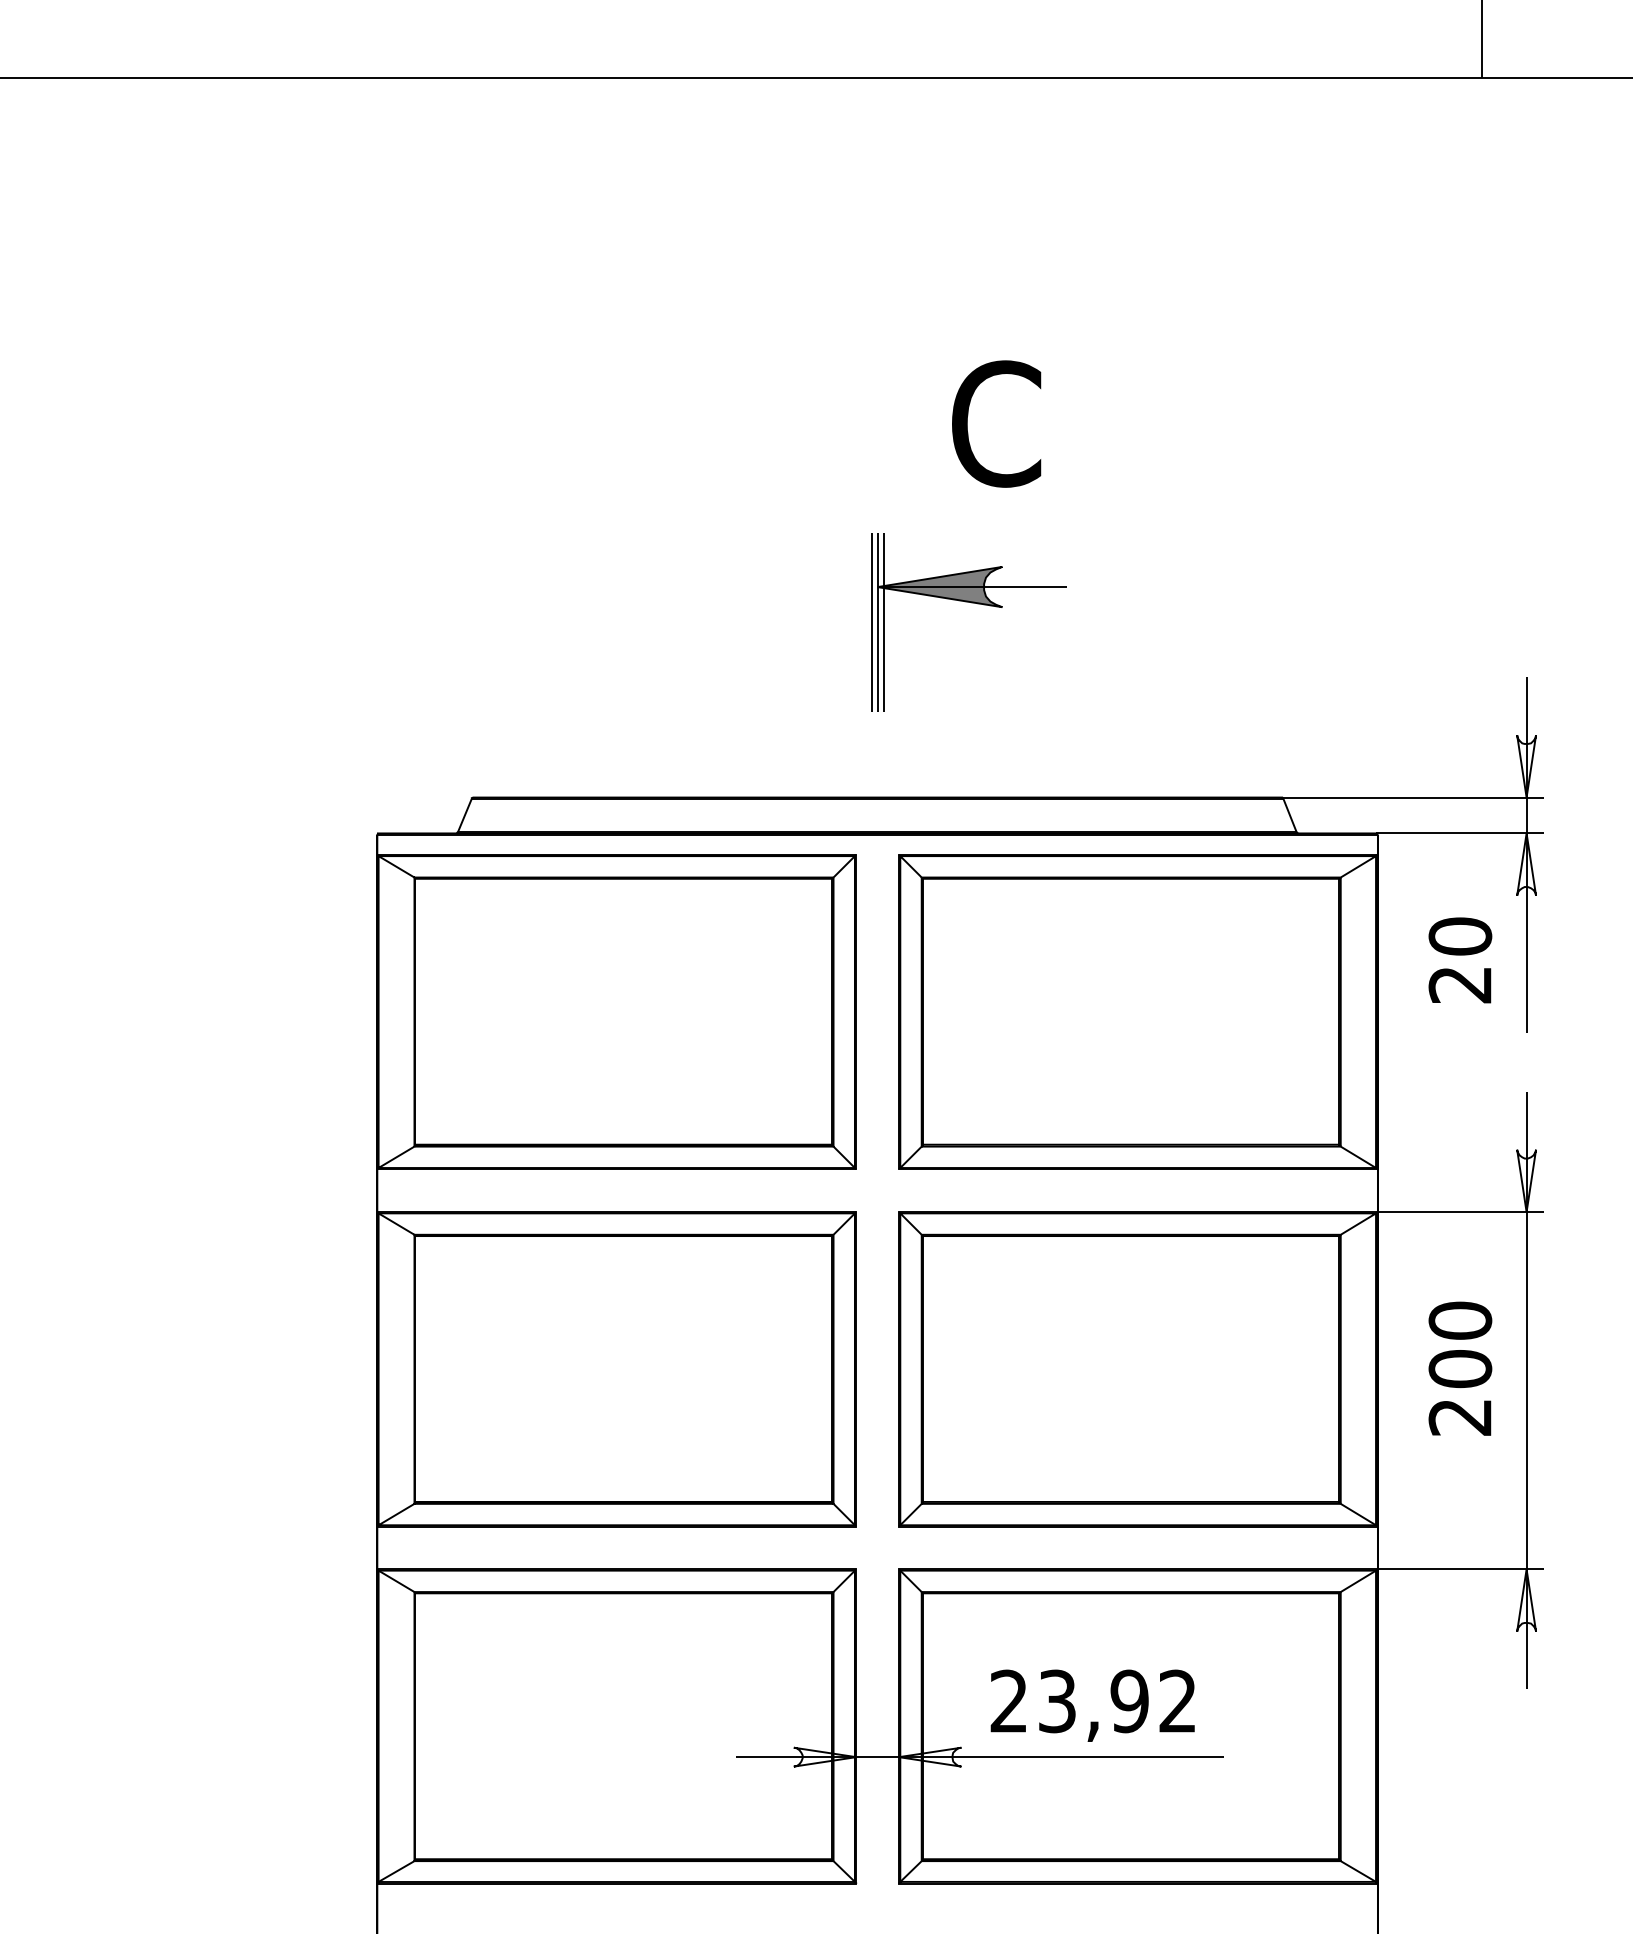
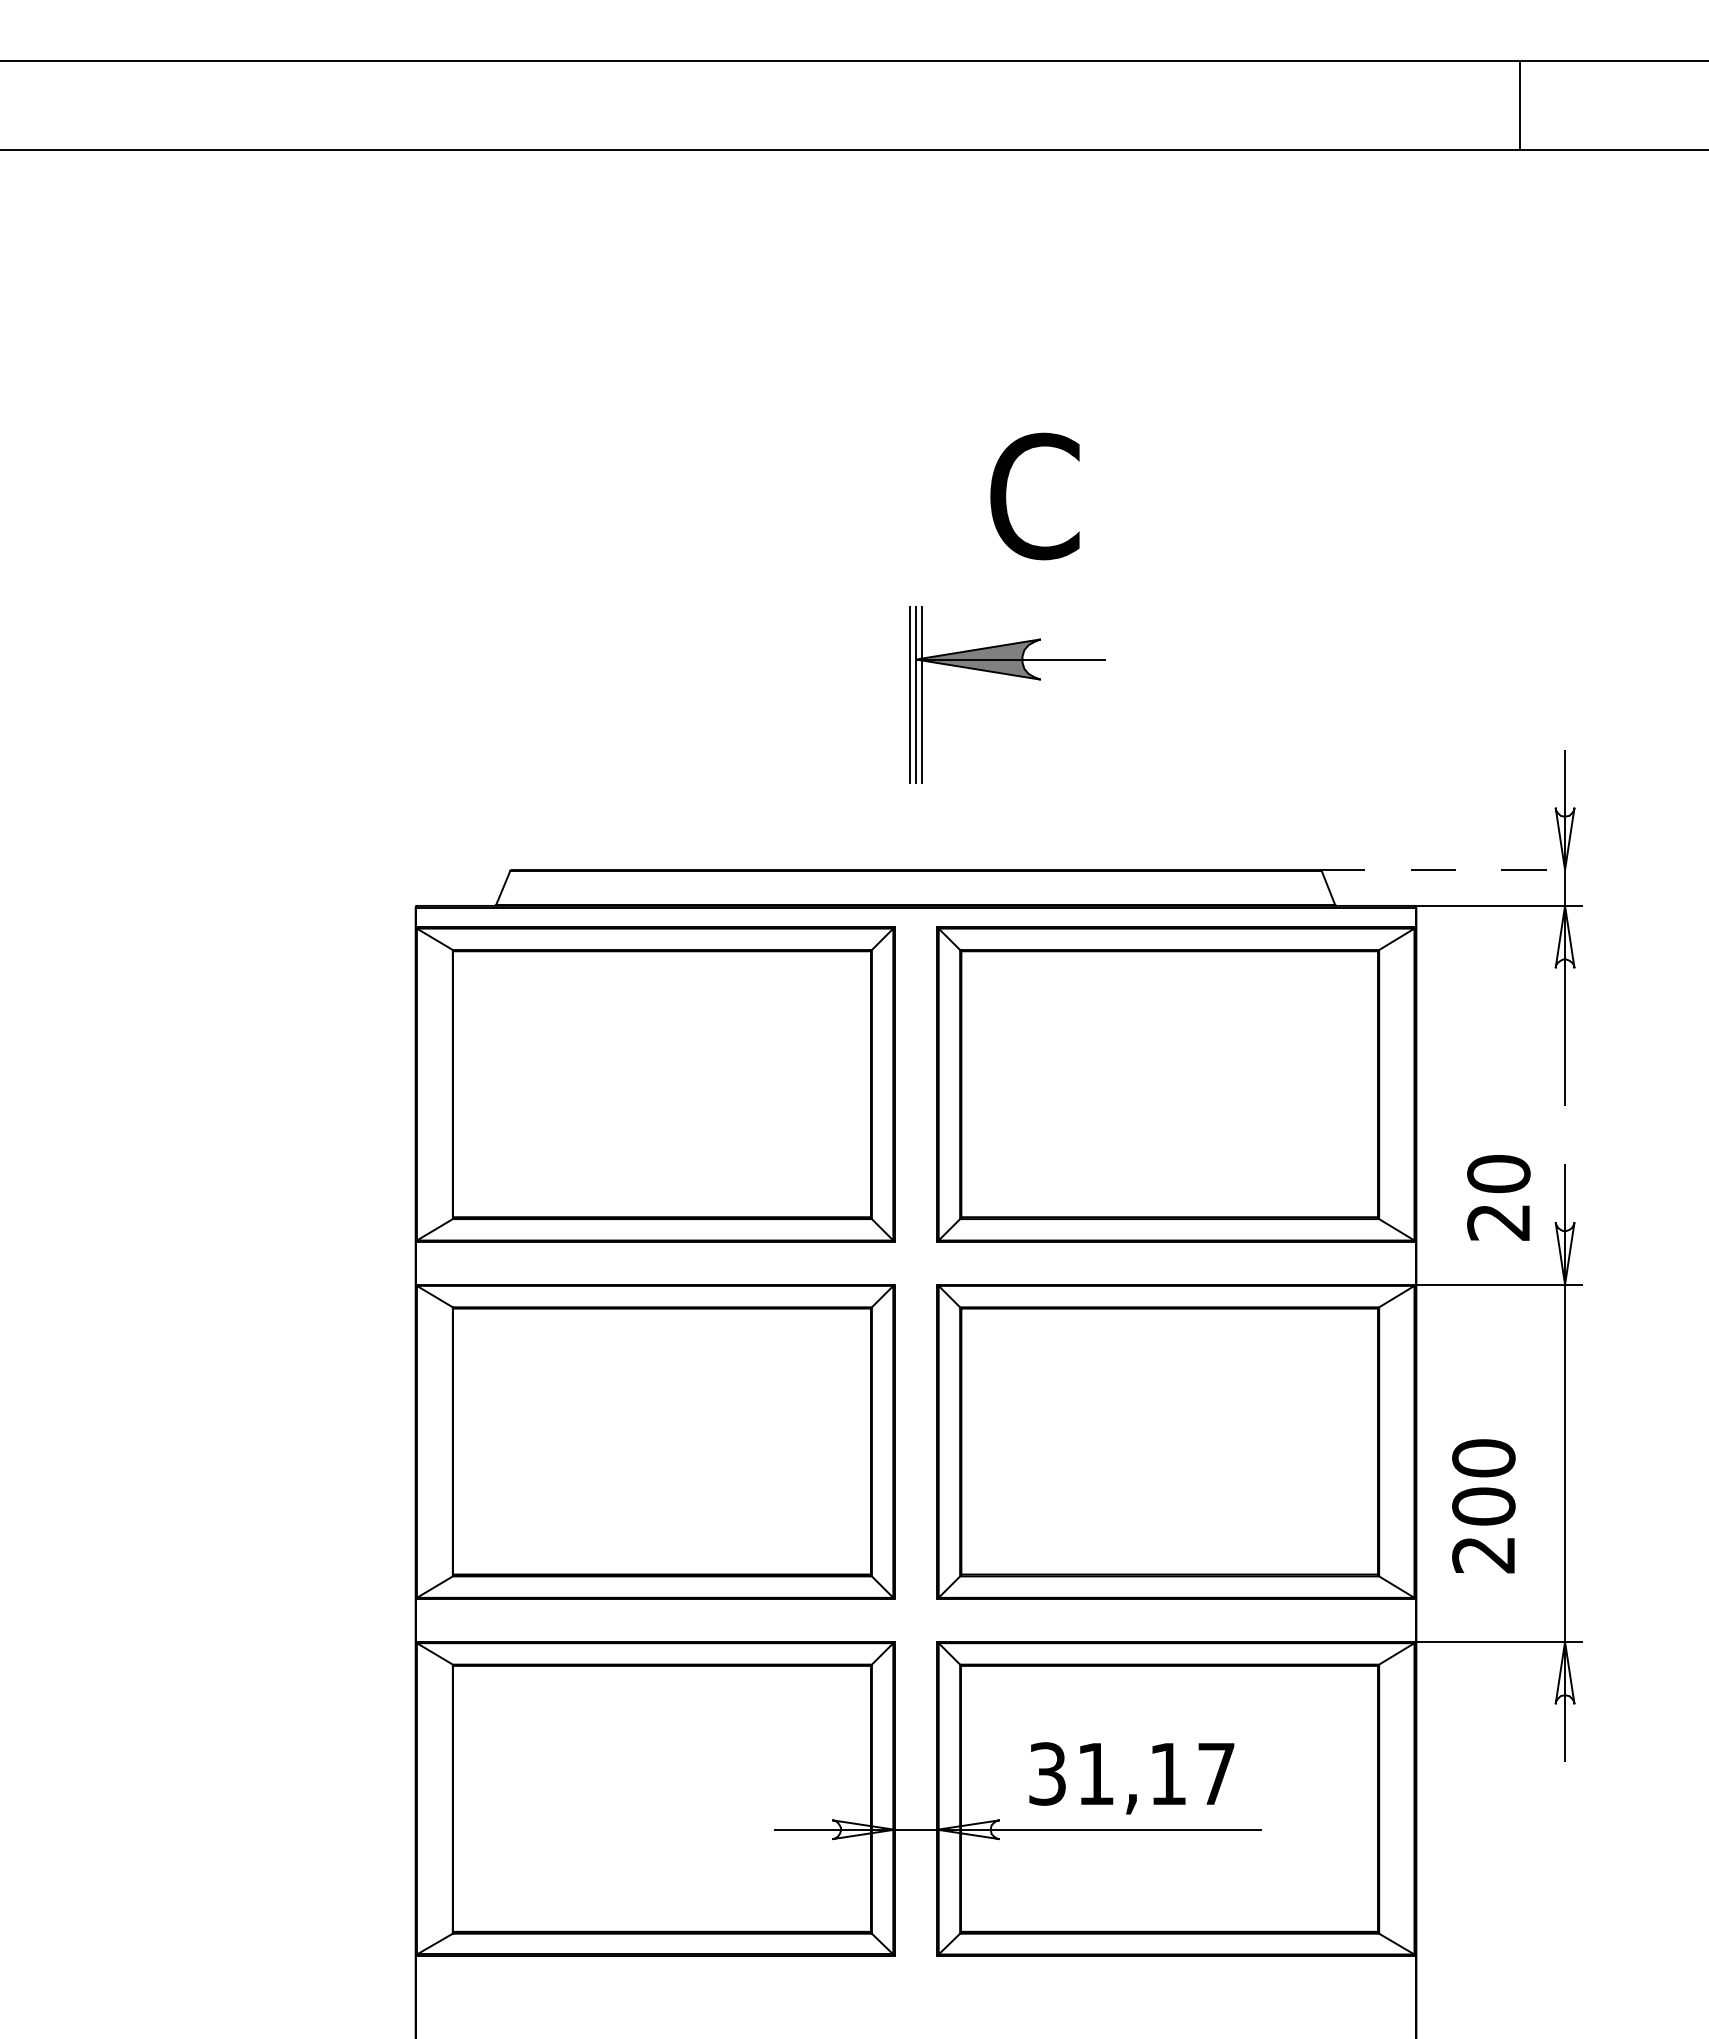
line: (1413, 798) -> (1451, 870), solid -> dashed
text: (1460, 960) -> (1498, 1197), moved
text: (1460, 1368) -> (1483, 1506), moved
text: (1093, 1700) -> (1131, 1773), 23,92 -> 31,17

